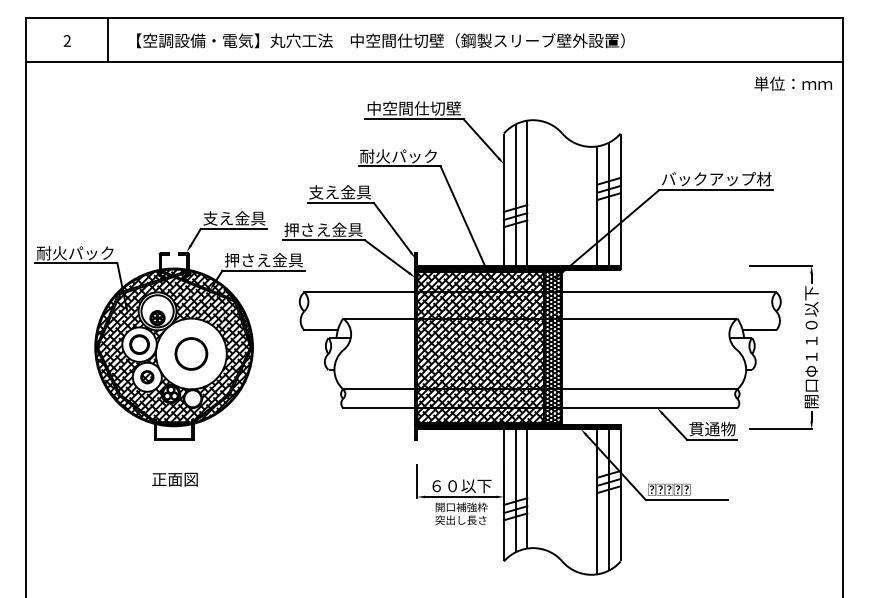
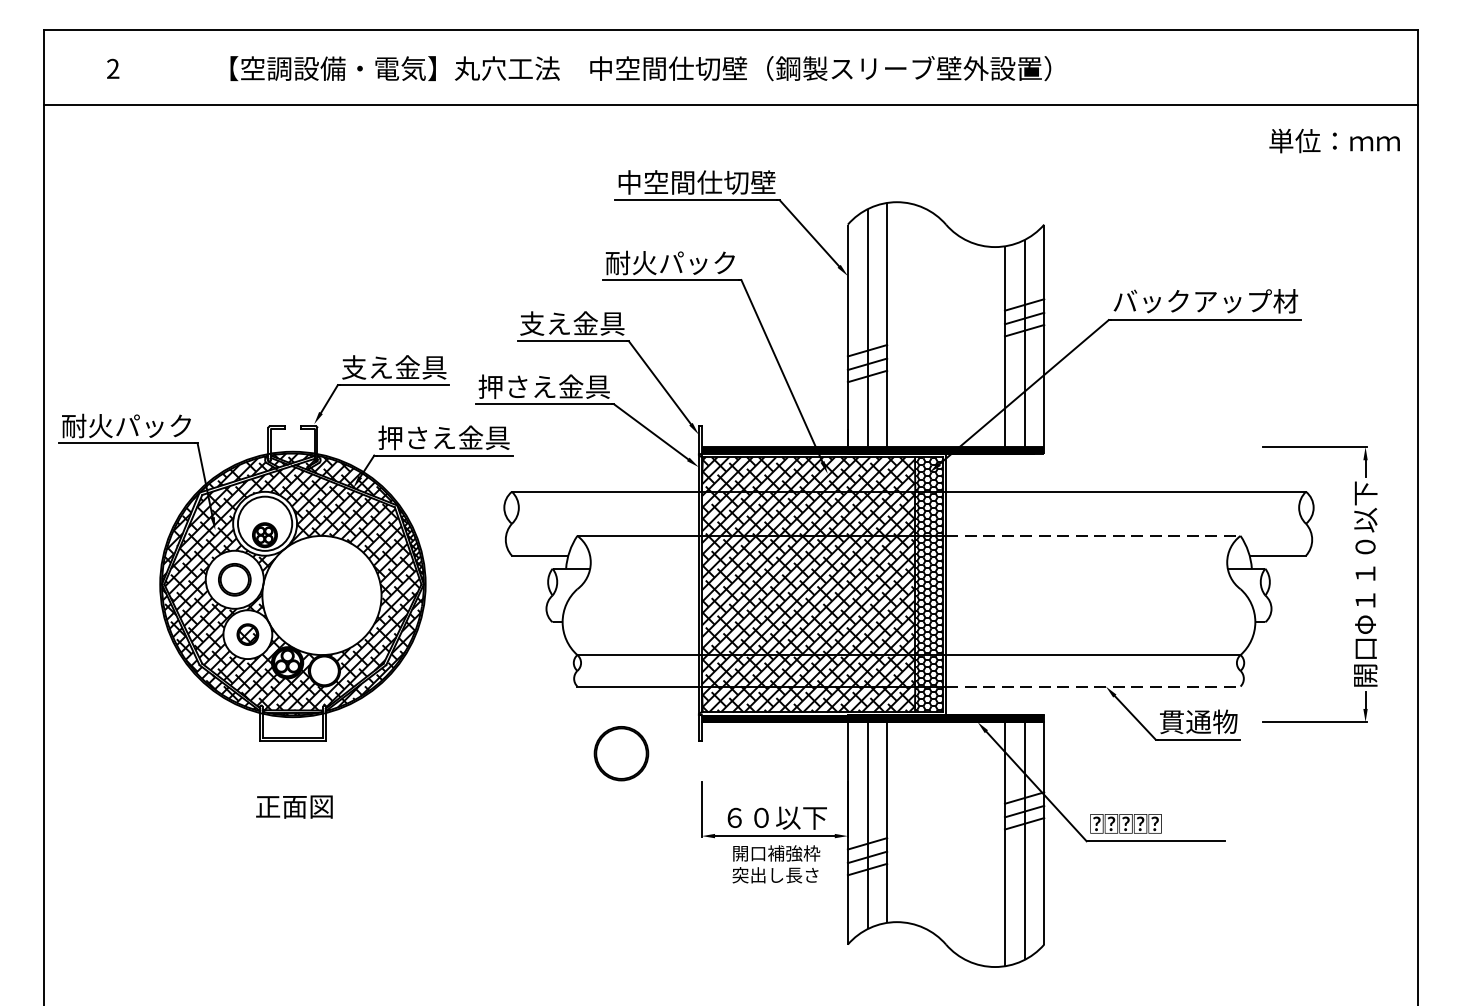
line: (108, 39) -> (182, 66), removed
line: (650, 318) -> (1094, 535), solid -> dashed
part: (191, 353) -> (621, 752), moved
line: (650, 408) -> (1094, 687), solid -> dashed

